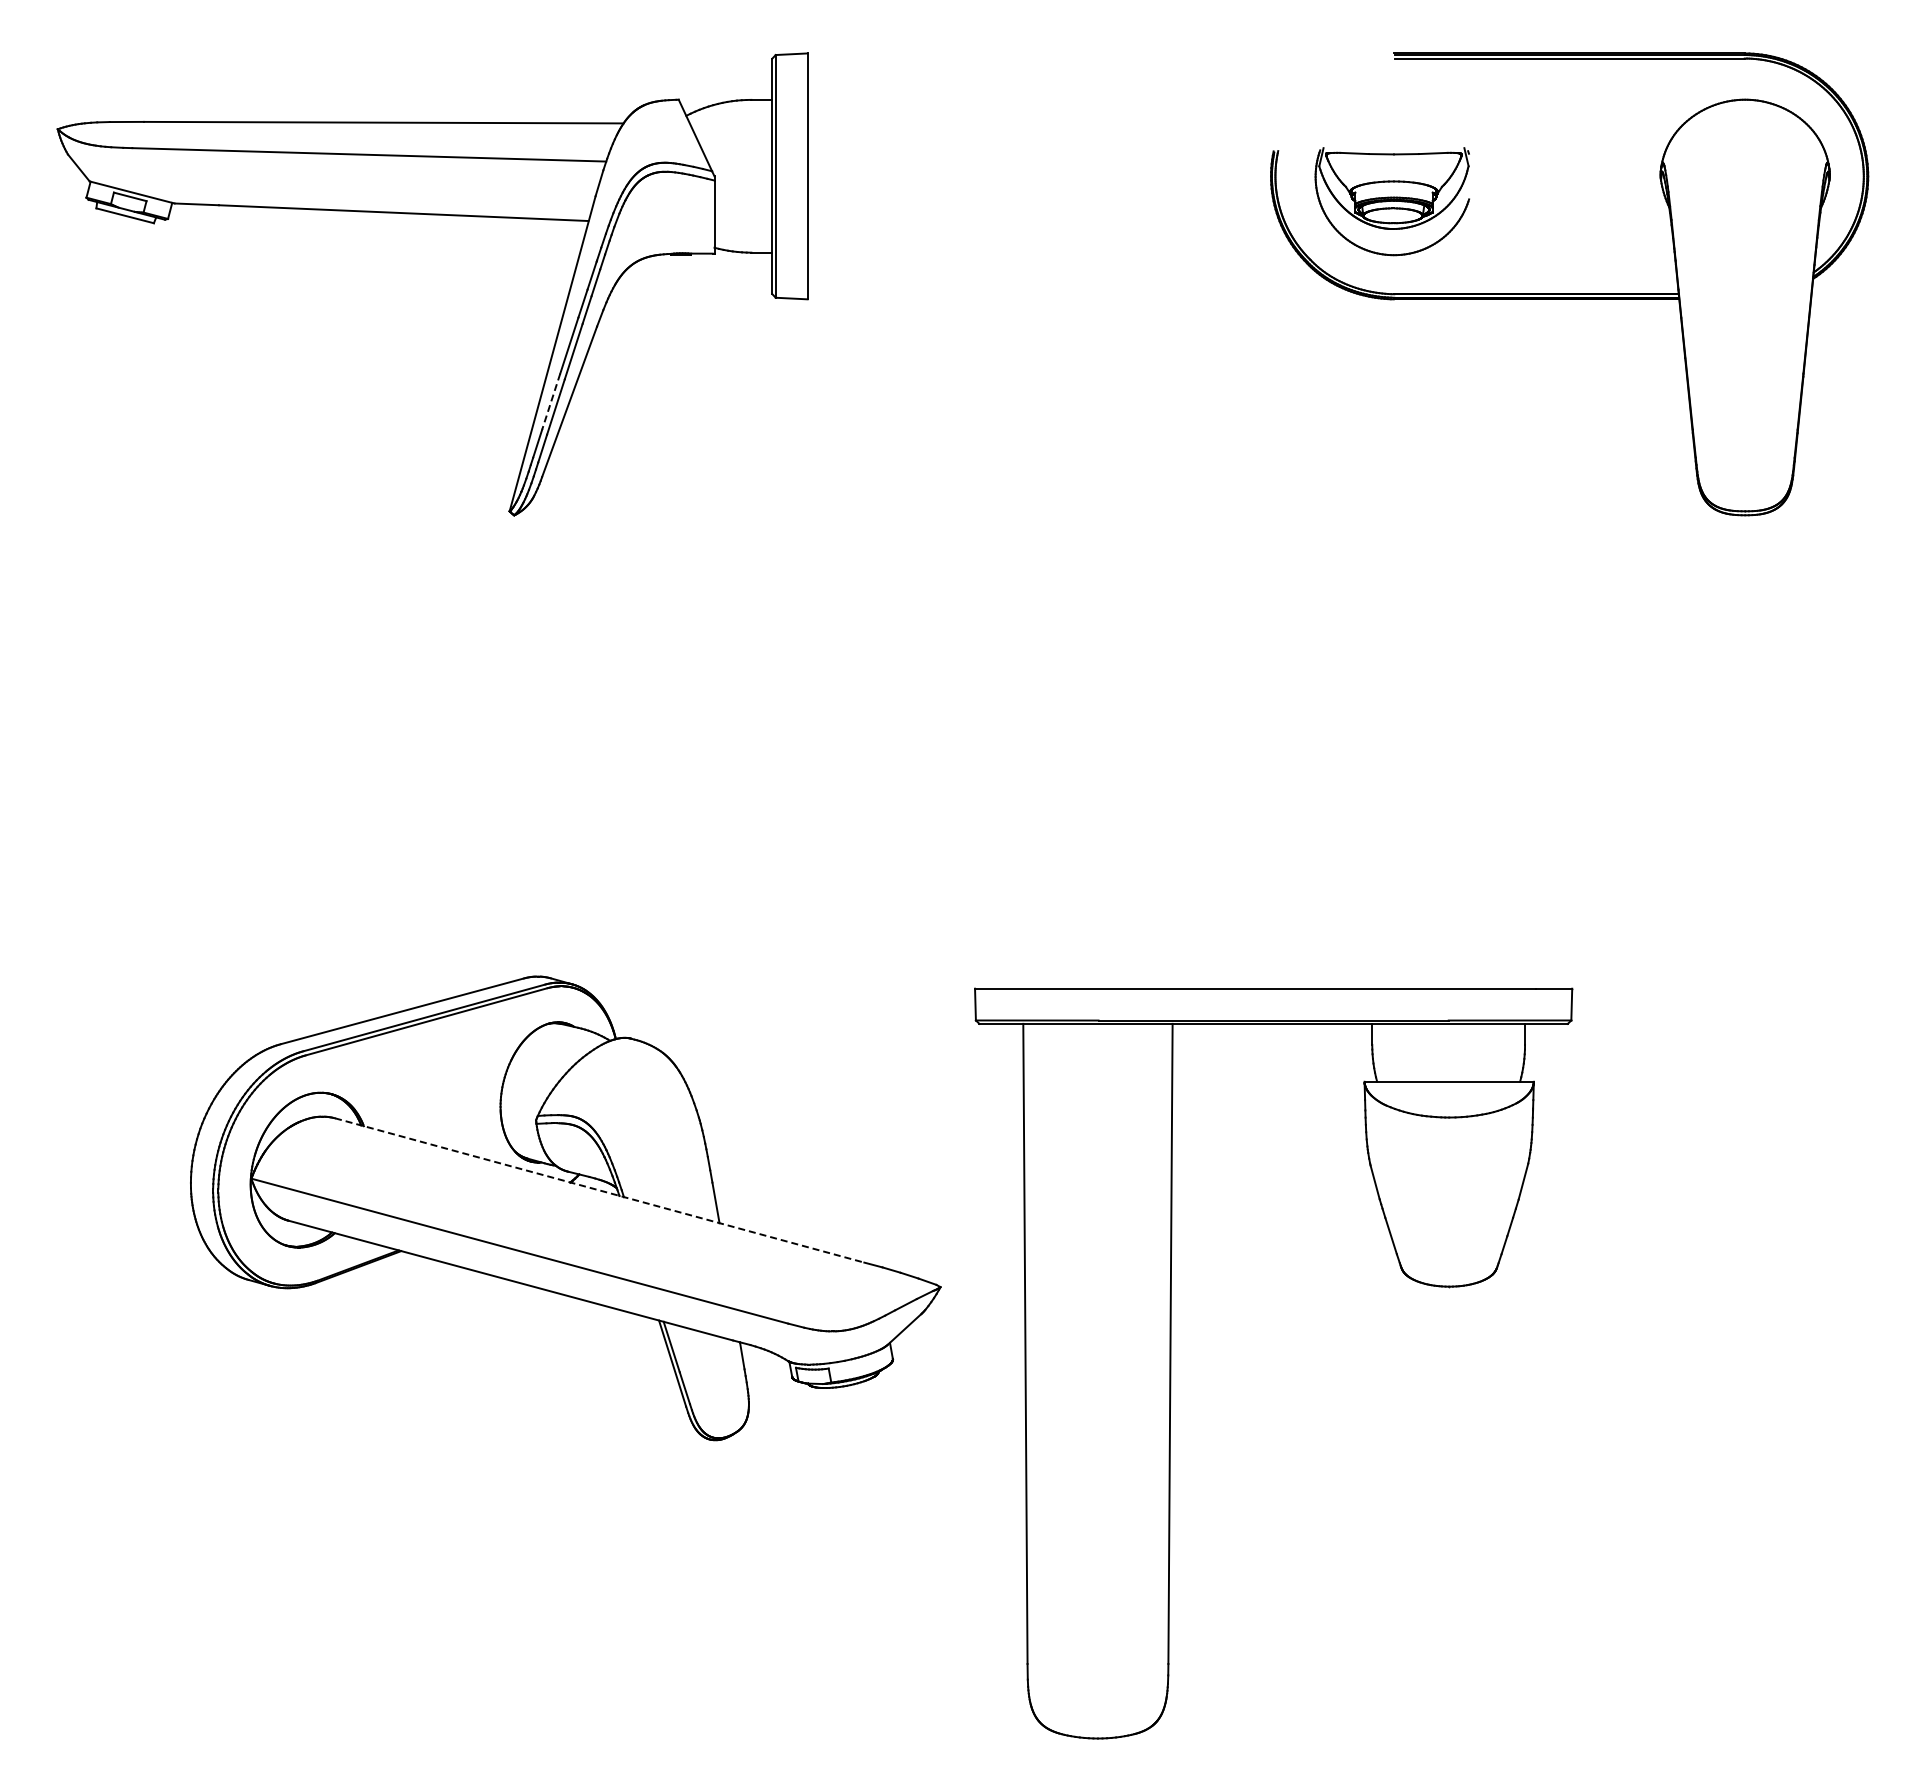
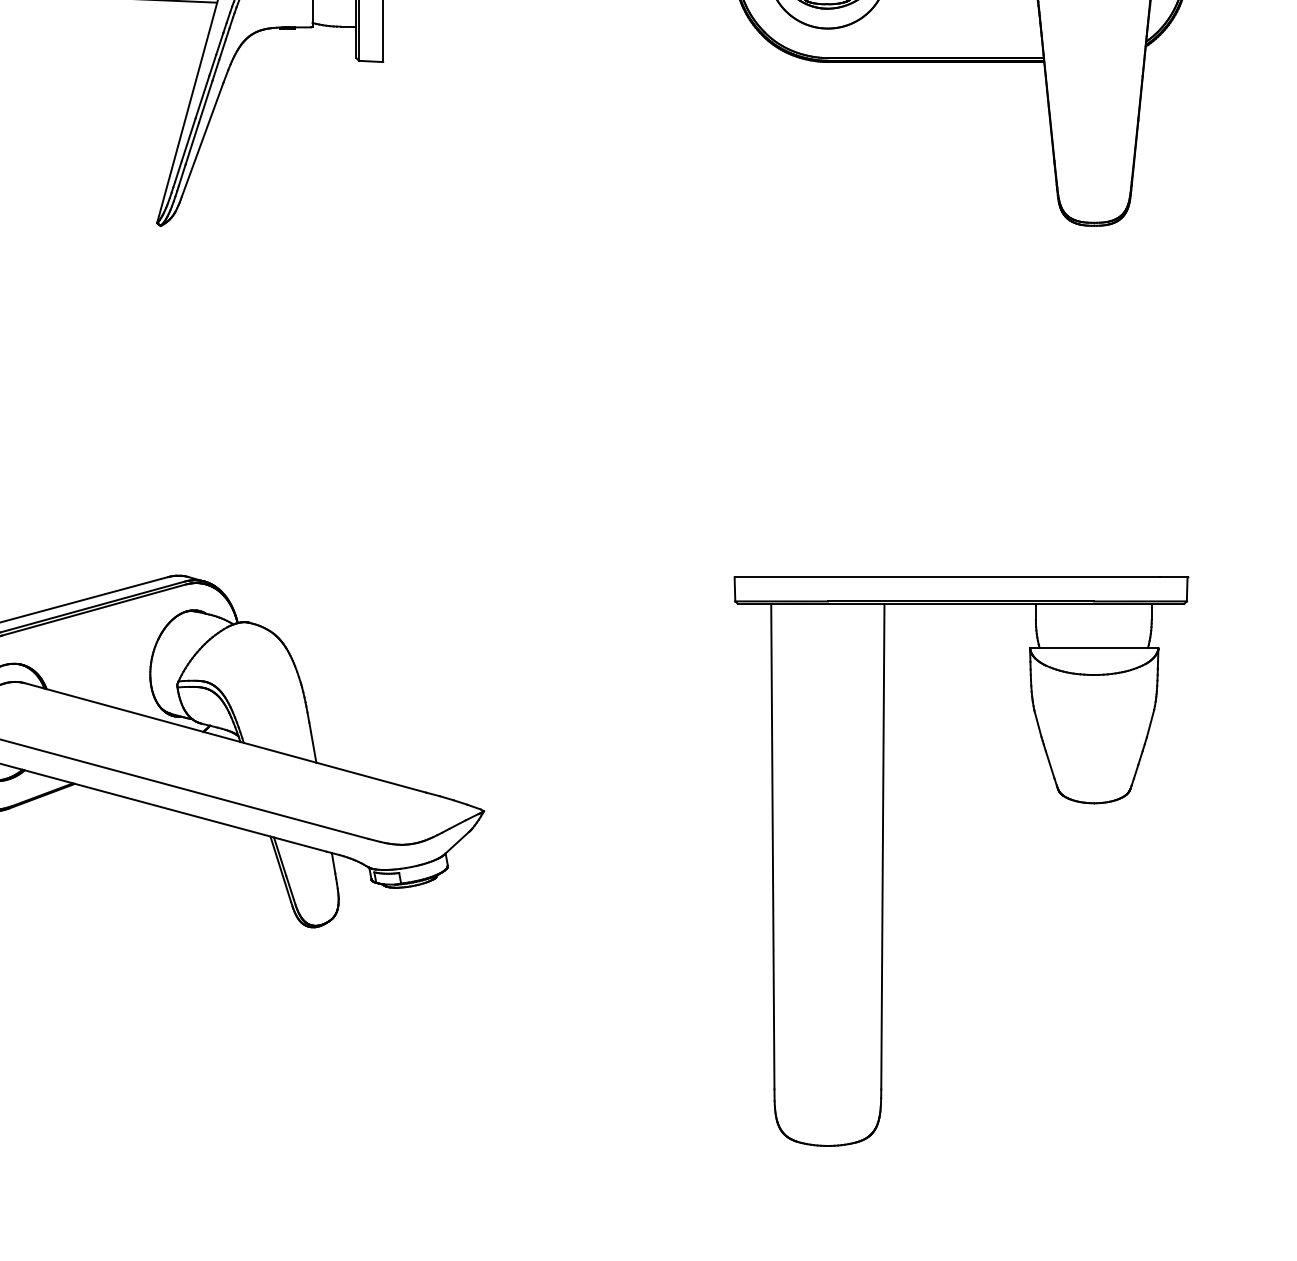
line: (551, 402) -> (188, 140), dashed -> solid
line: (600, 1190) -> (226, 737), dashed -> solid
part: (1171, 1363) -> (883, 861), moved

